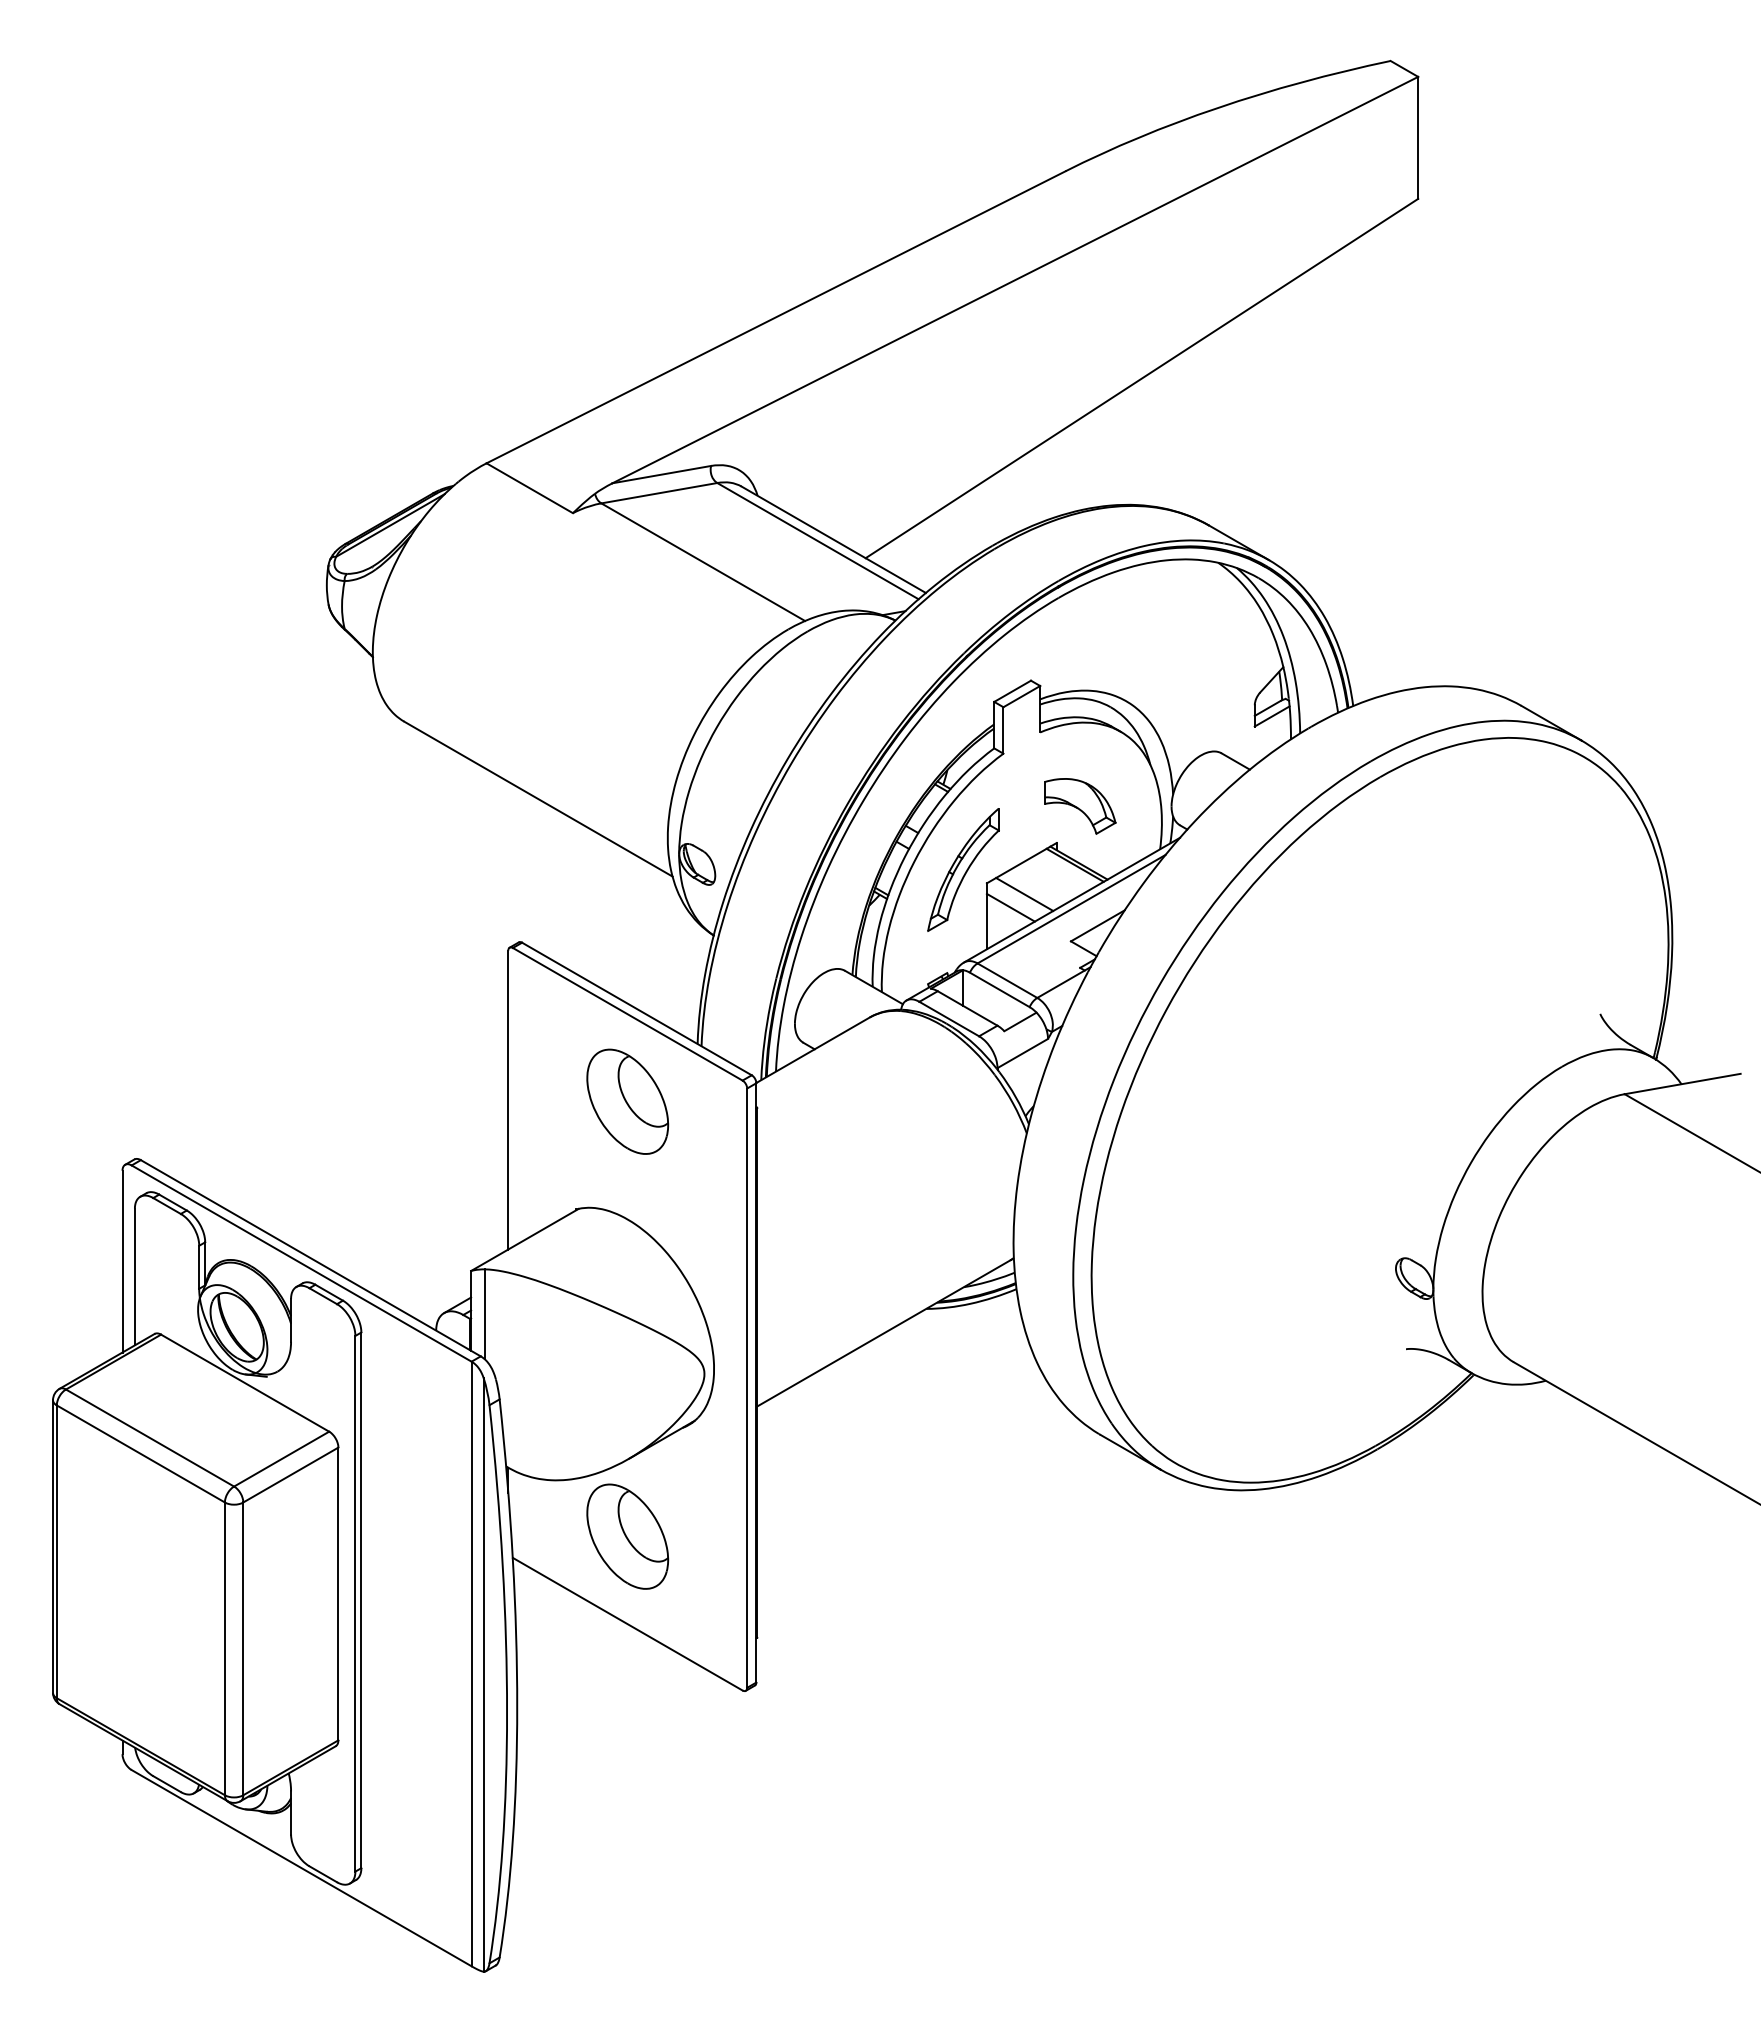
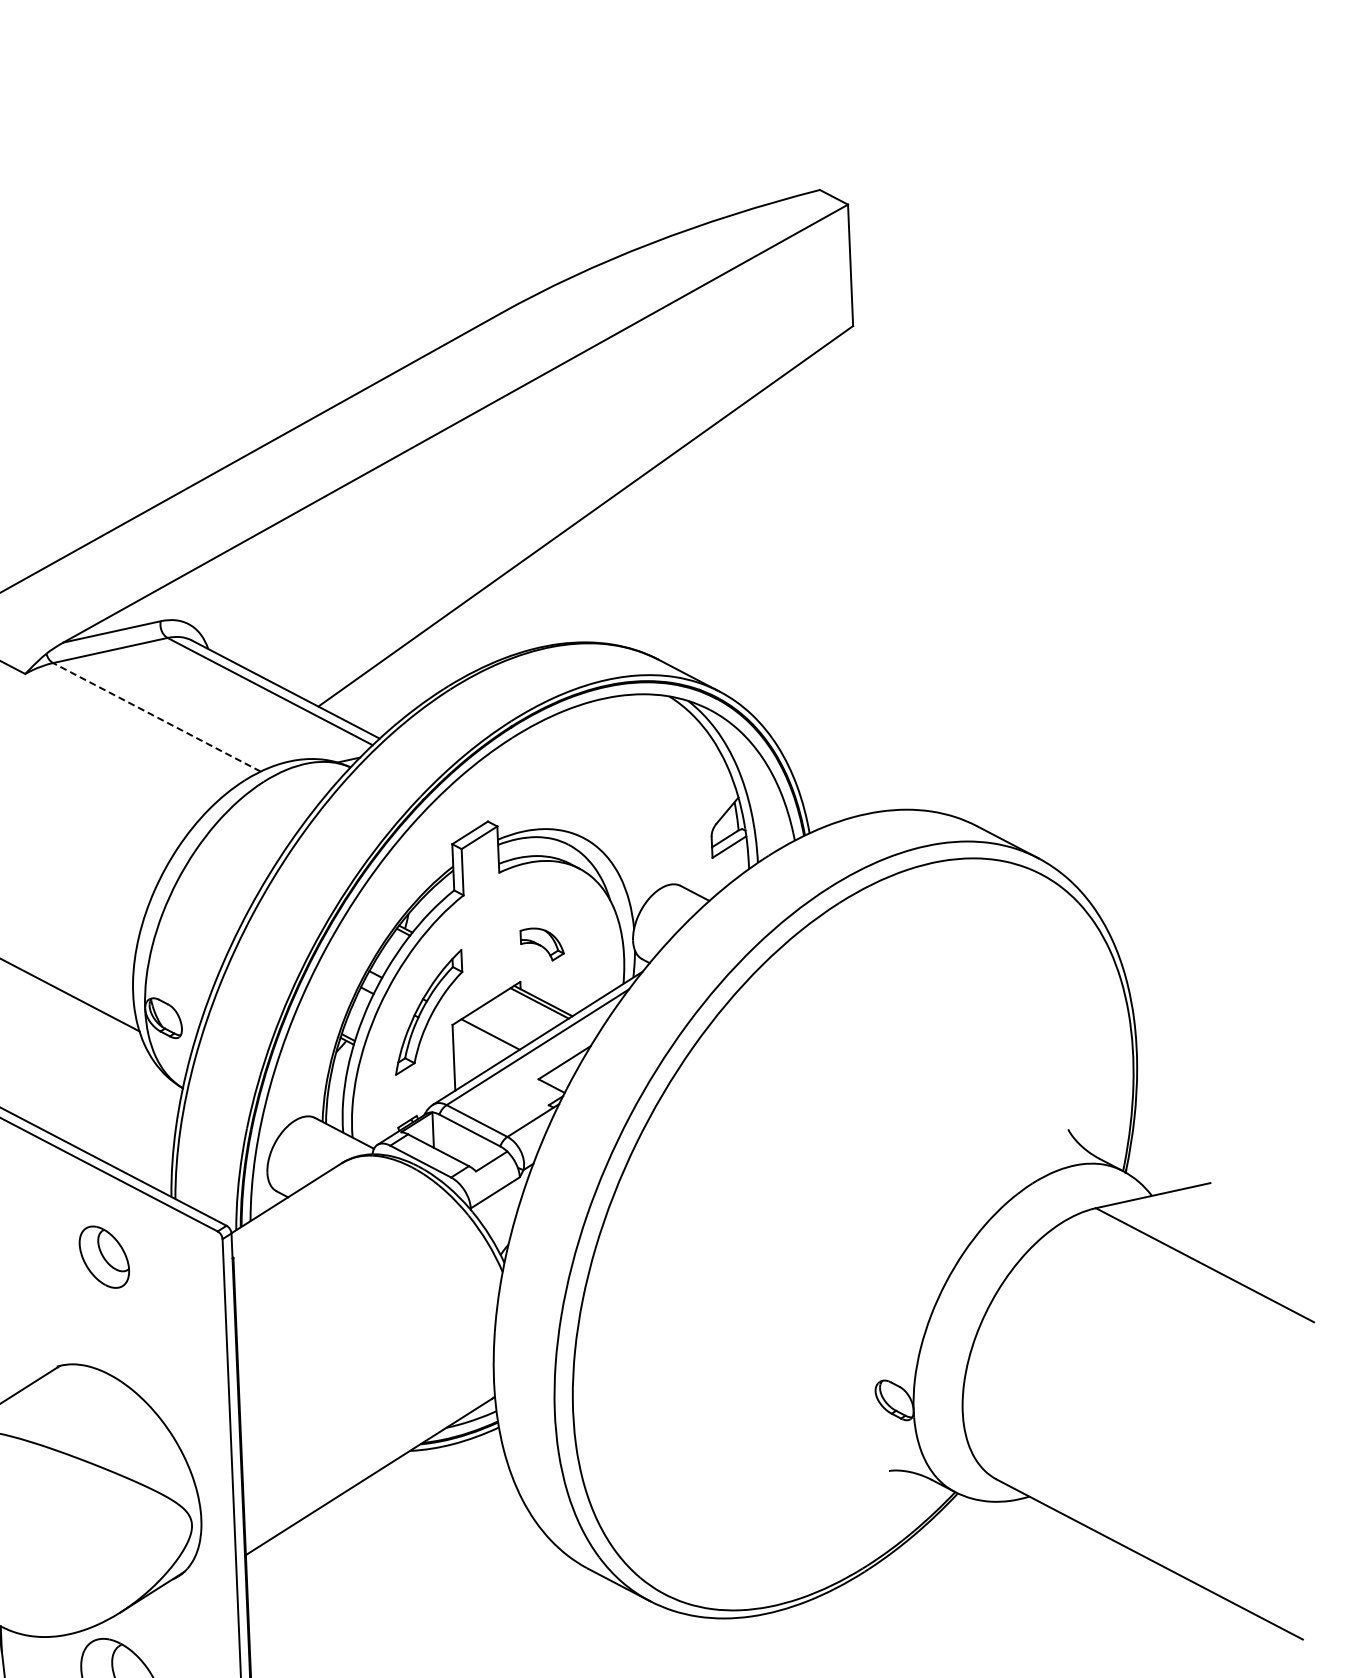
line: (703, 562) -> (157, 717), solid -> dashed
part: (1080, 806) -> (542, 944), size x0.6
line: (1010, 907) -> (477, 1048), removed
part: (627, 1101) -> (104, 1257), size x0.6

